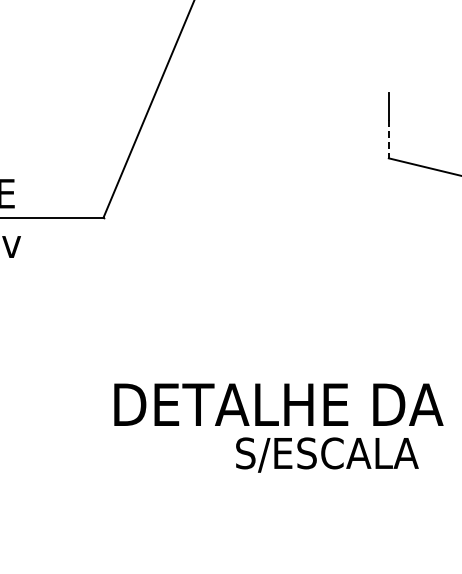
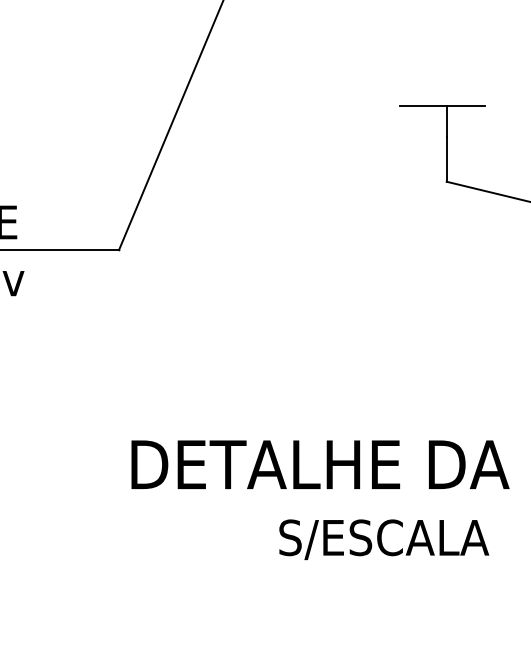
line: (384, 92) -> (441, 106), added
line: (388, 139) -> (446, 160), dashed -> solid
text: (327, 454) -> (384, 539), moved

